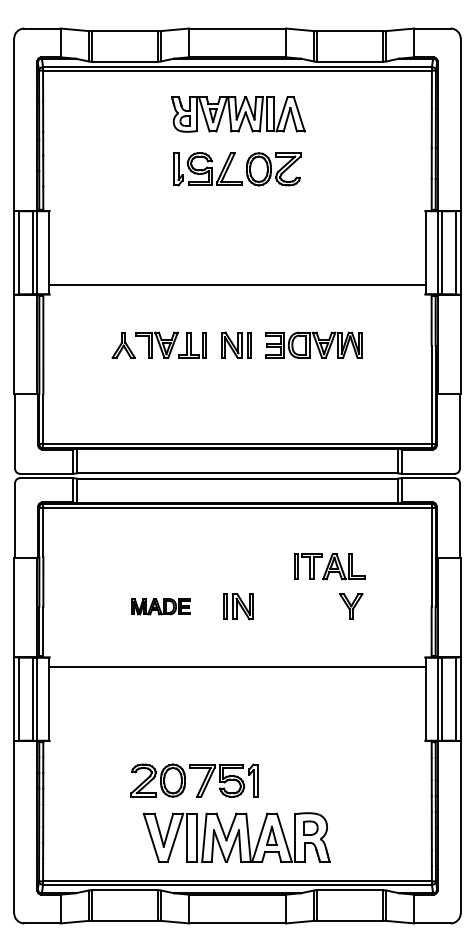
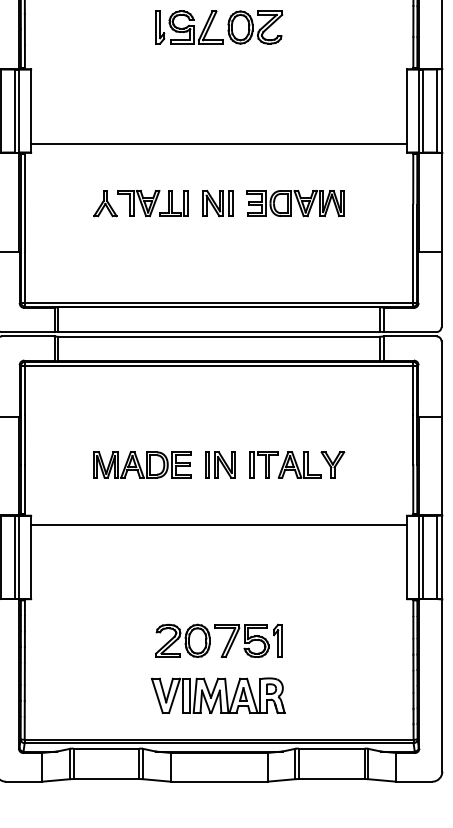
part: (329, 566) -> (285, 464), moved
part: (160, 606) -> (142, 464), size x1.67
part: (201, 784) -> (226, 644), moved
part: (236, 837) -> (218, 695), size x0.71

